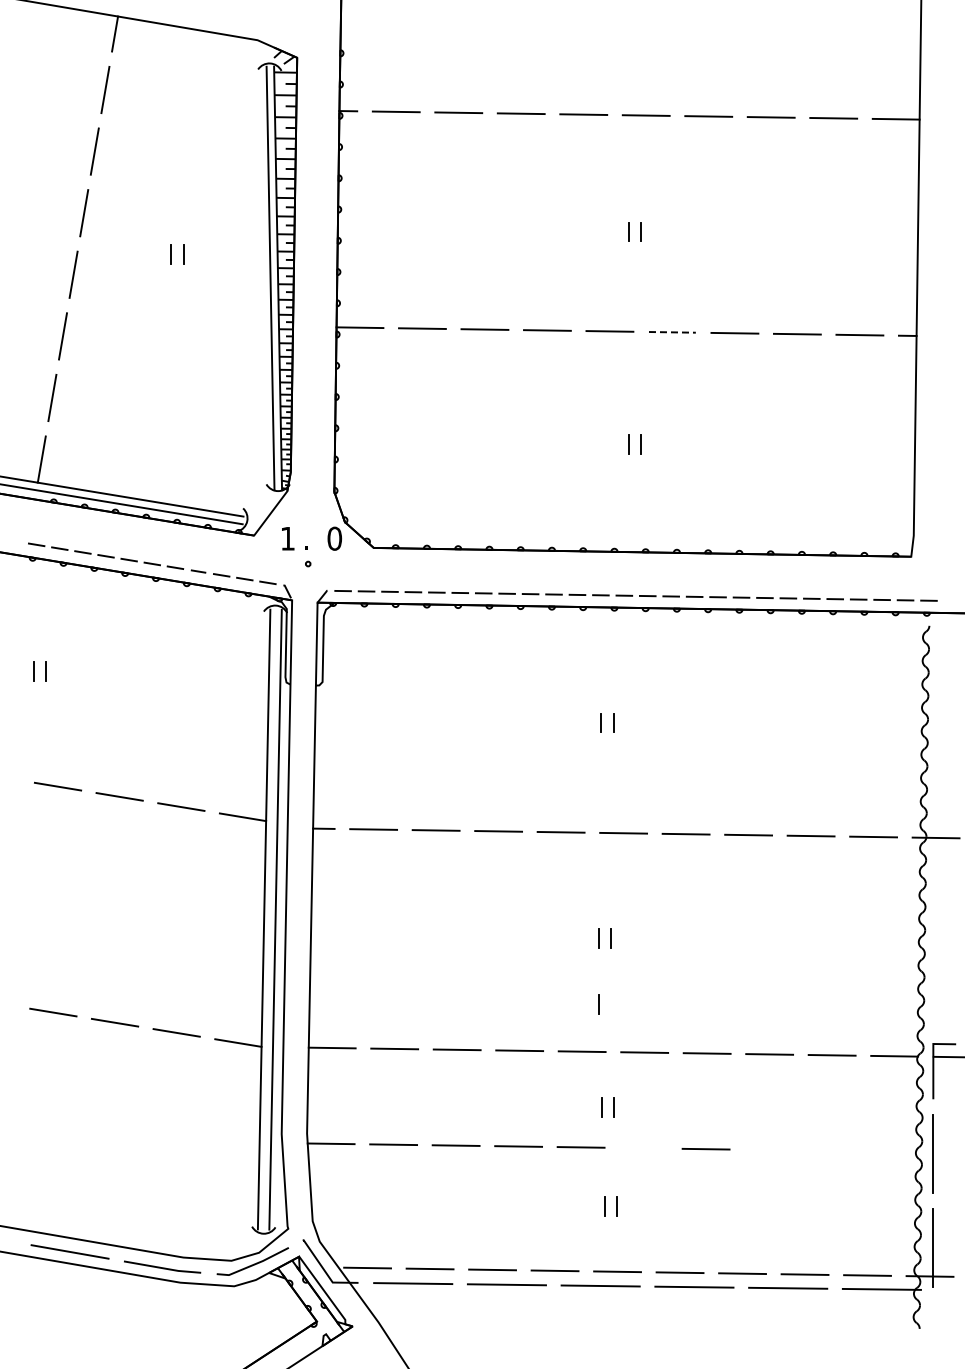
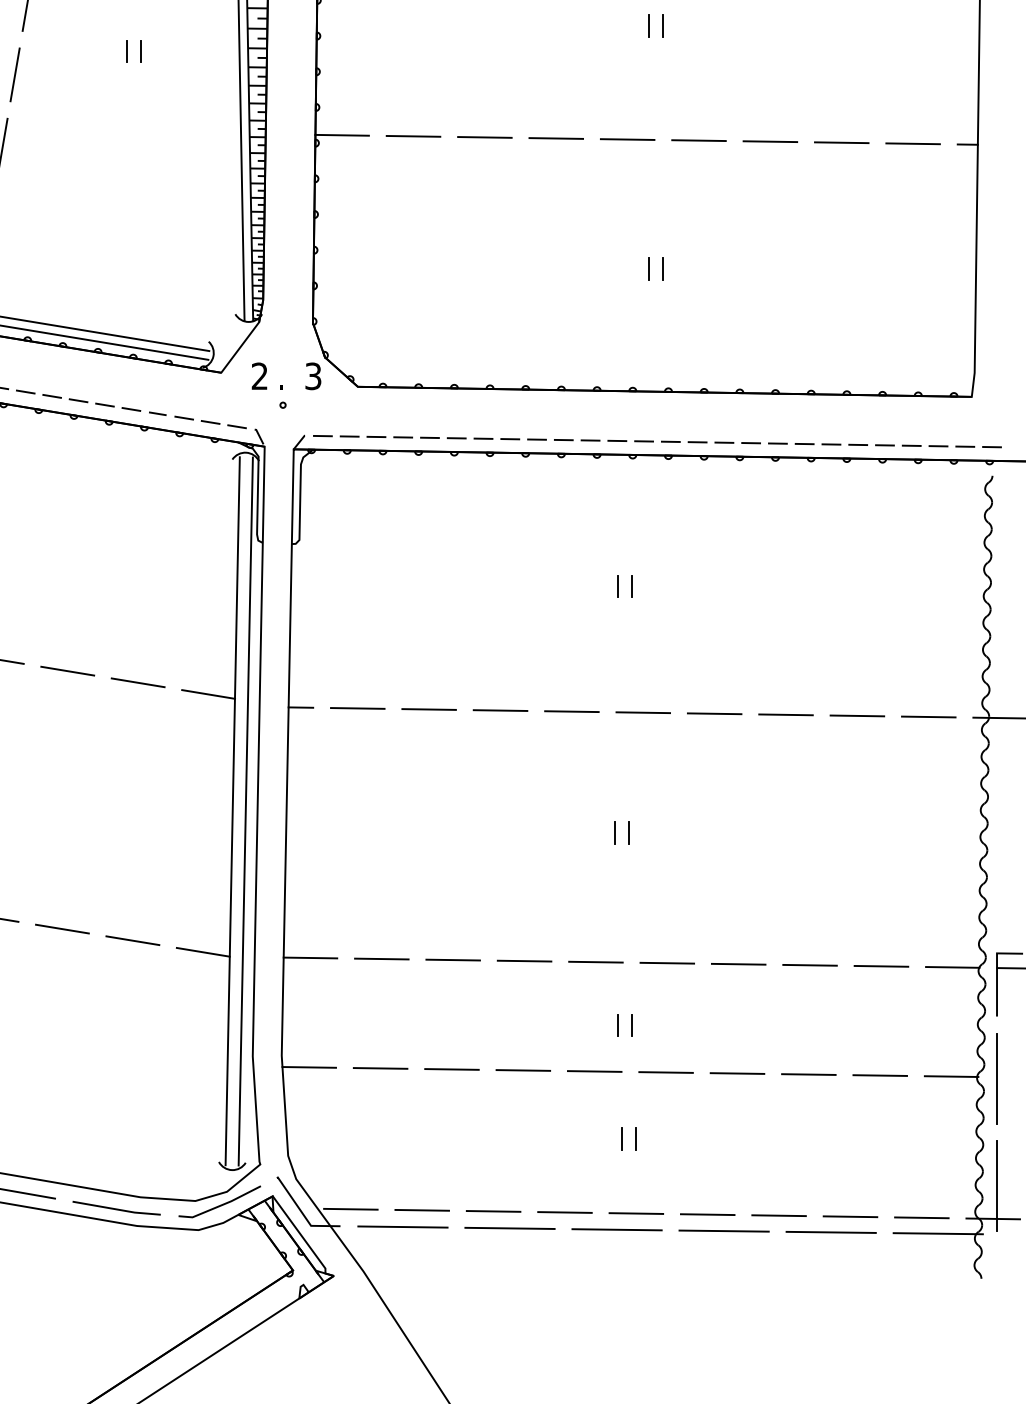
line: (672, 332) -> (699, 140), dashed -> solid
text: (287, 538) -> (259, 376), 1 -> 2
text: (334, 538) -> (313, 376), 0 -> 3
line: (598, 1004) -> (614, 908), removed
line: (643, 1147) -> (665, 1071), added
line: (768, 1149) -> (808, 1073), added
line: (830, 1150) -> (879, 1075), added
line: (893, 1151) -> (951, 1076), added

